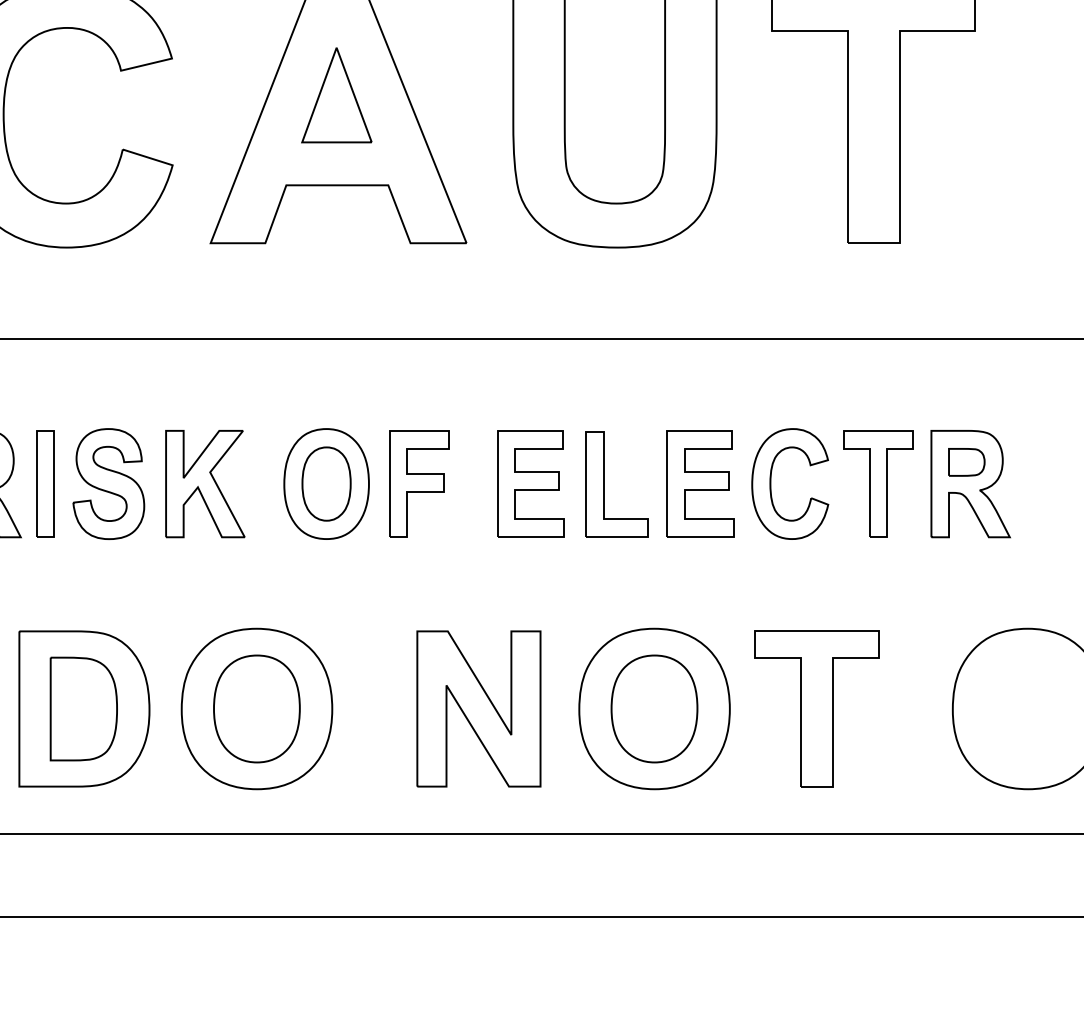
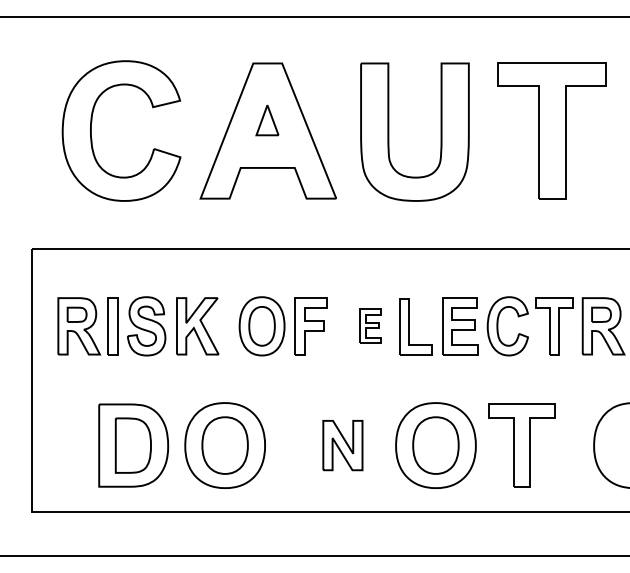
part: (336, 95) -> (267, 120), size x0.6
part: (531, 484) -> (370, 326), size x0.6
part: (478, 708) -> (342, 445), size x0.6

